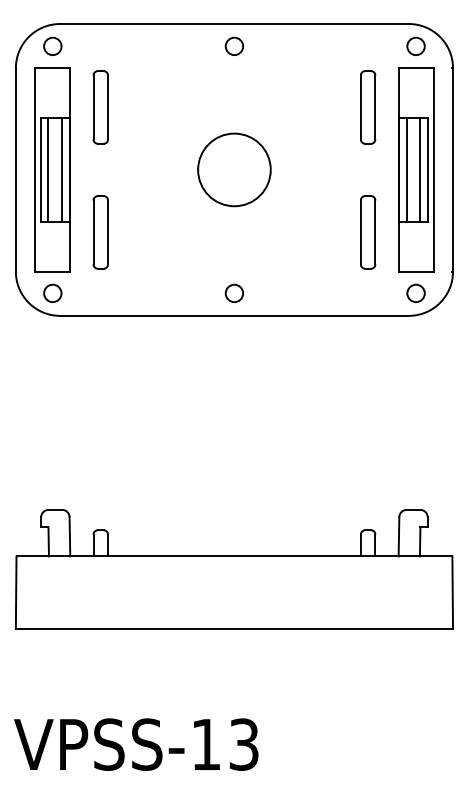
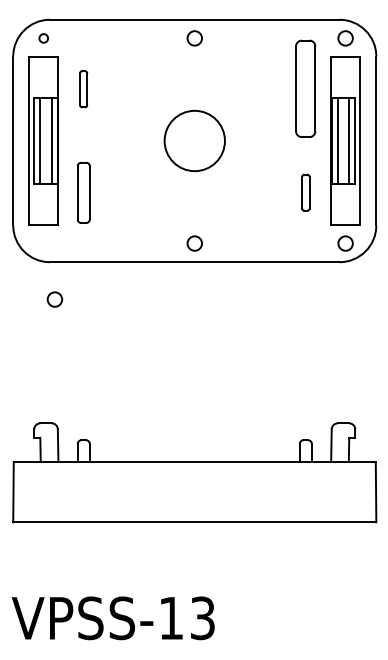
circle: (52, 46) -> (43, 38), size x0.6
part: (100, 107) -> (83, 89), size x0.6
part: (367, 107) -> (305, 89), size x1.6
part: (367, 231) -> (305, 192), size x0.6
circle: (52, 293) -> (54, 299), moved

